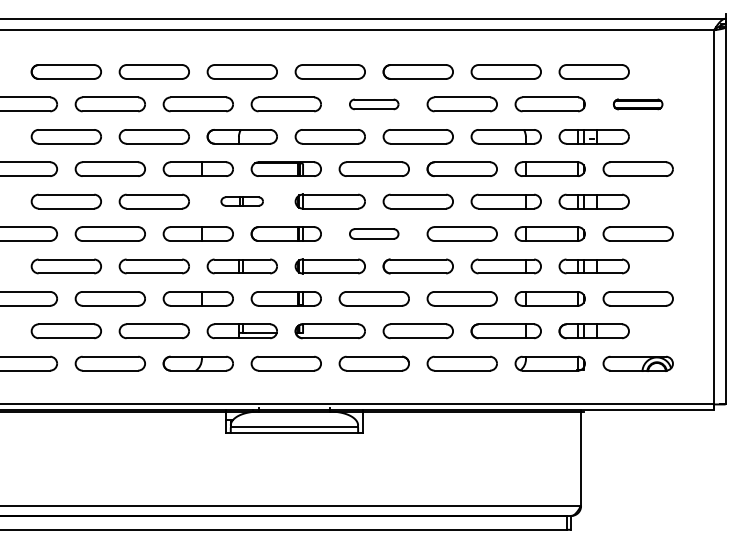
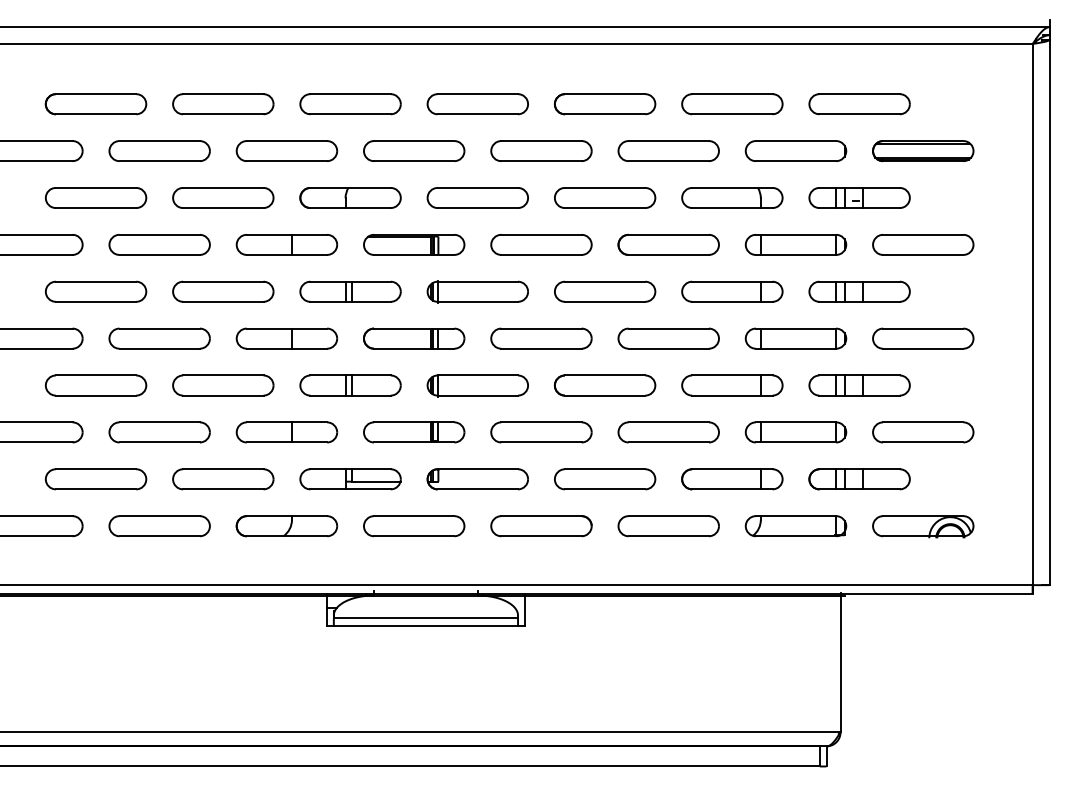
part: (373, 104) -> (540, 151), size x1.43
part: (637, 104) -> (922, 151), size x1.43
part: (241, 201) -> (349, 291), size x1.67
part: (373, 233) -> (540, 337), size x1.43

